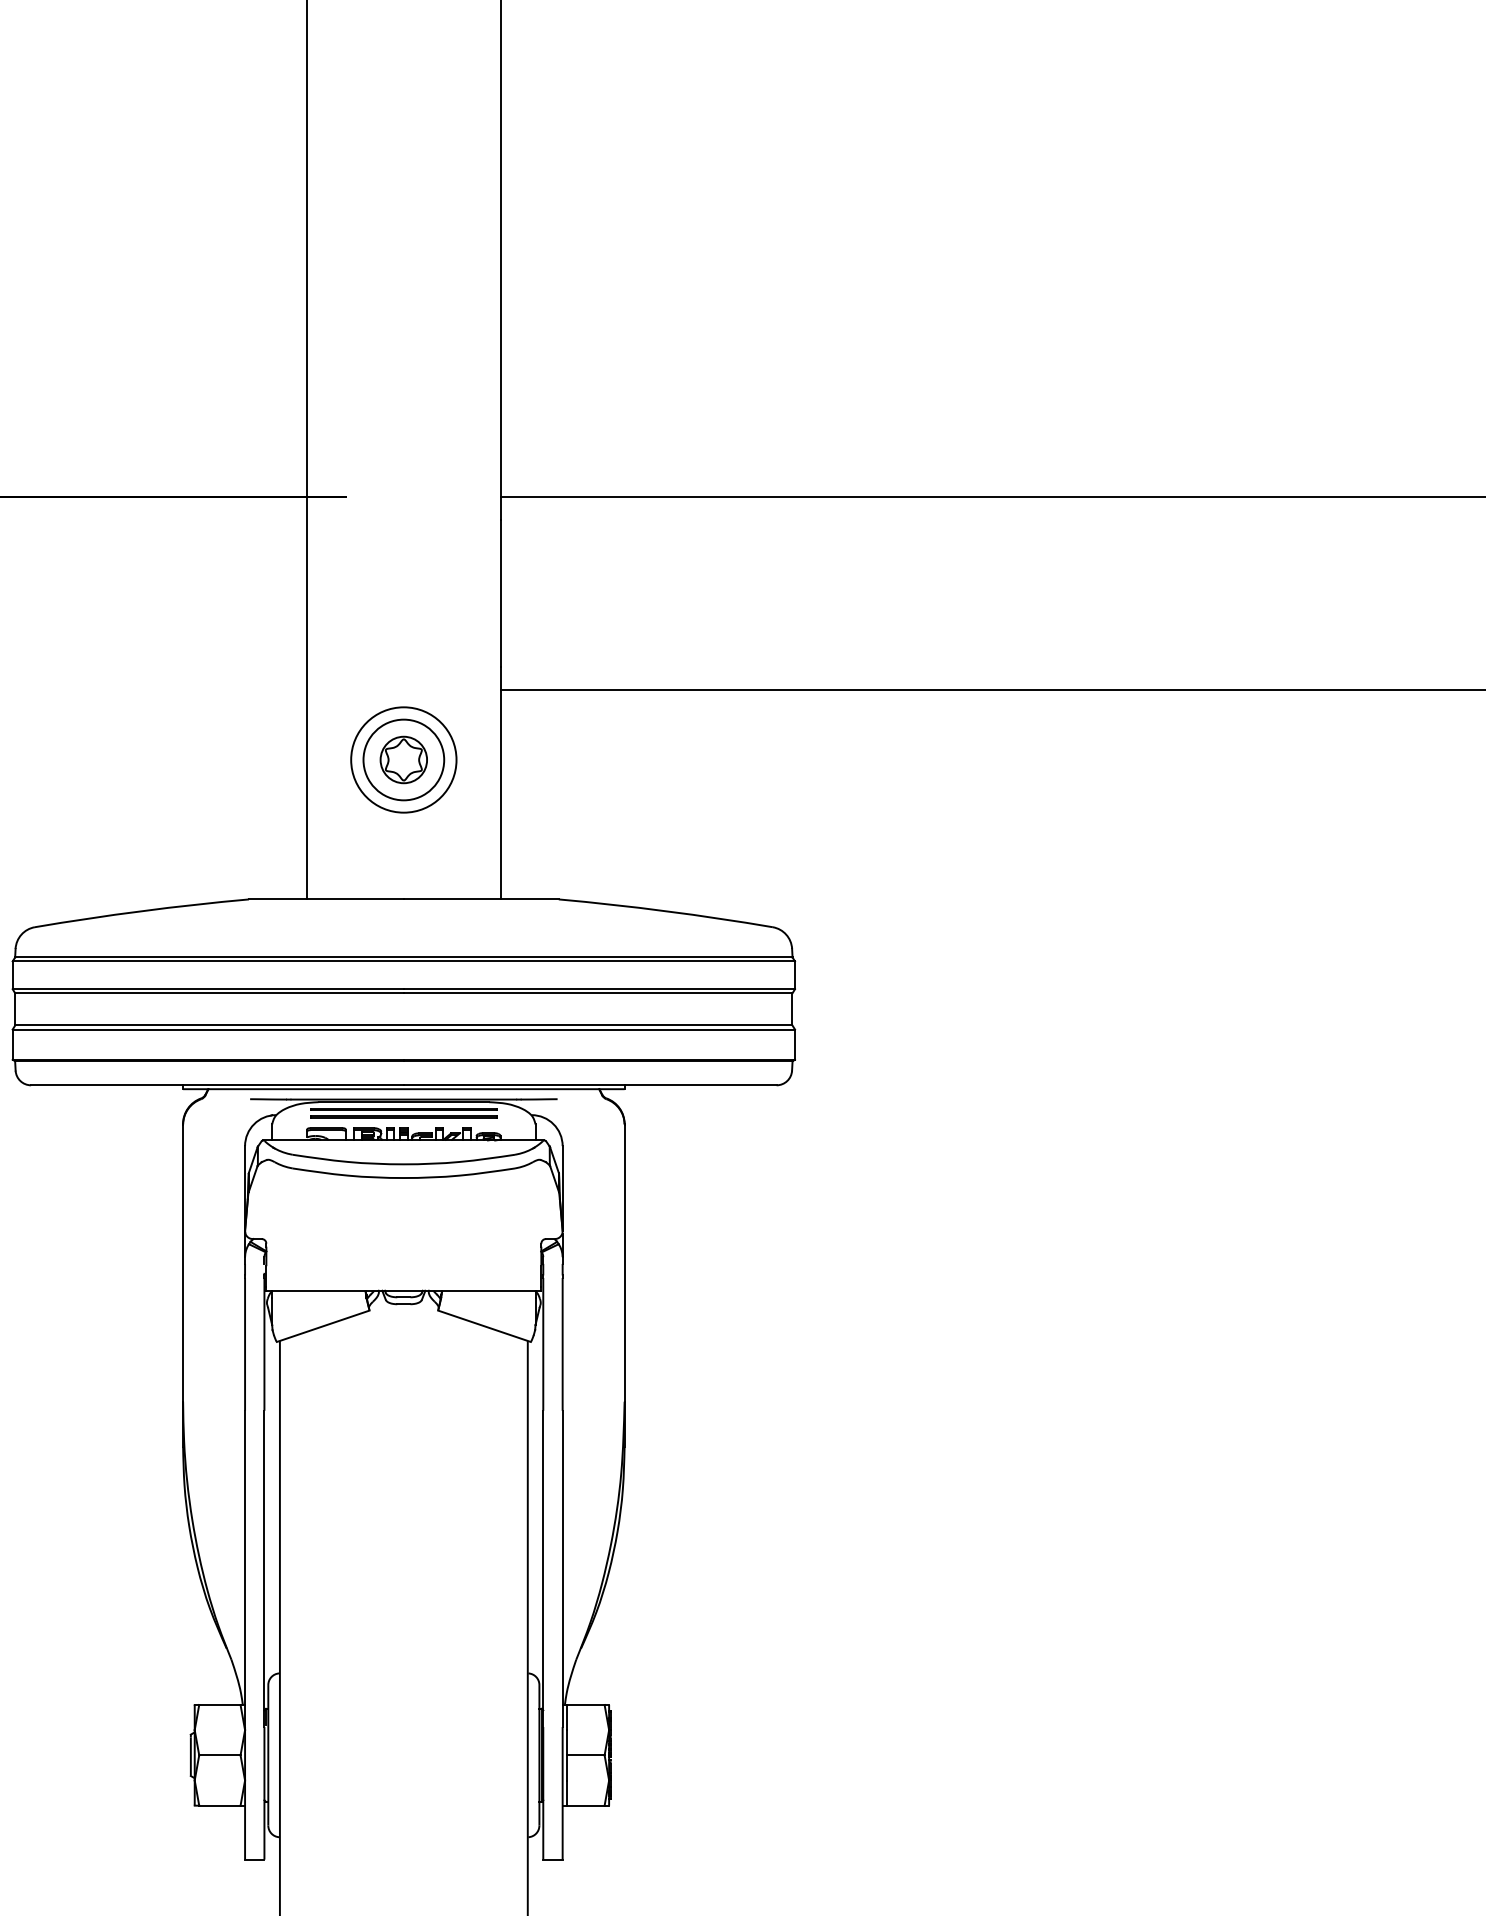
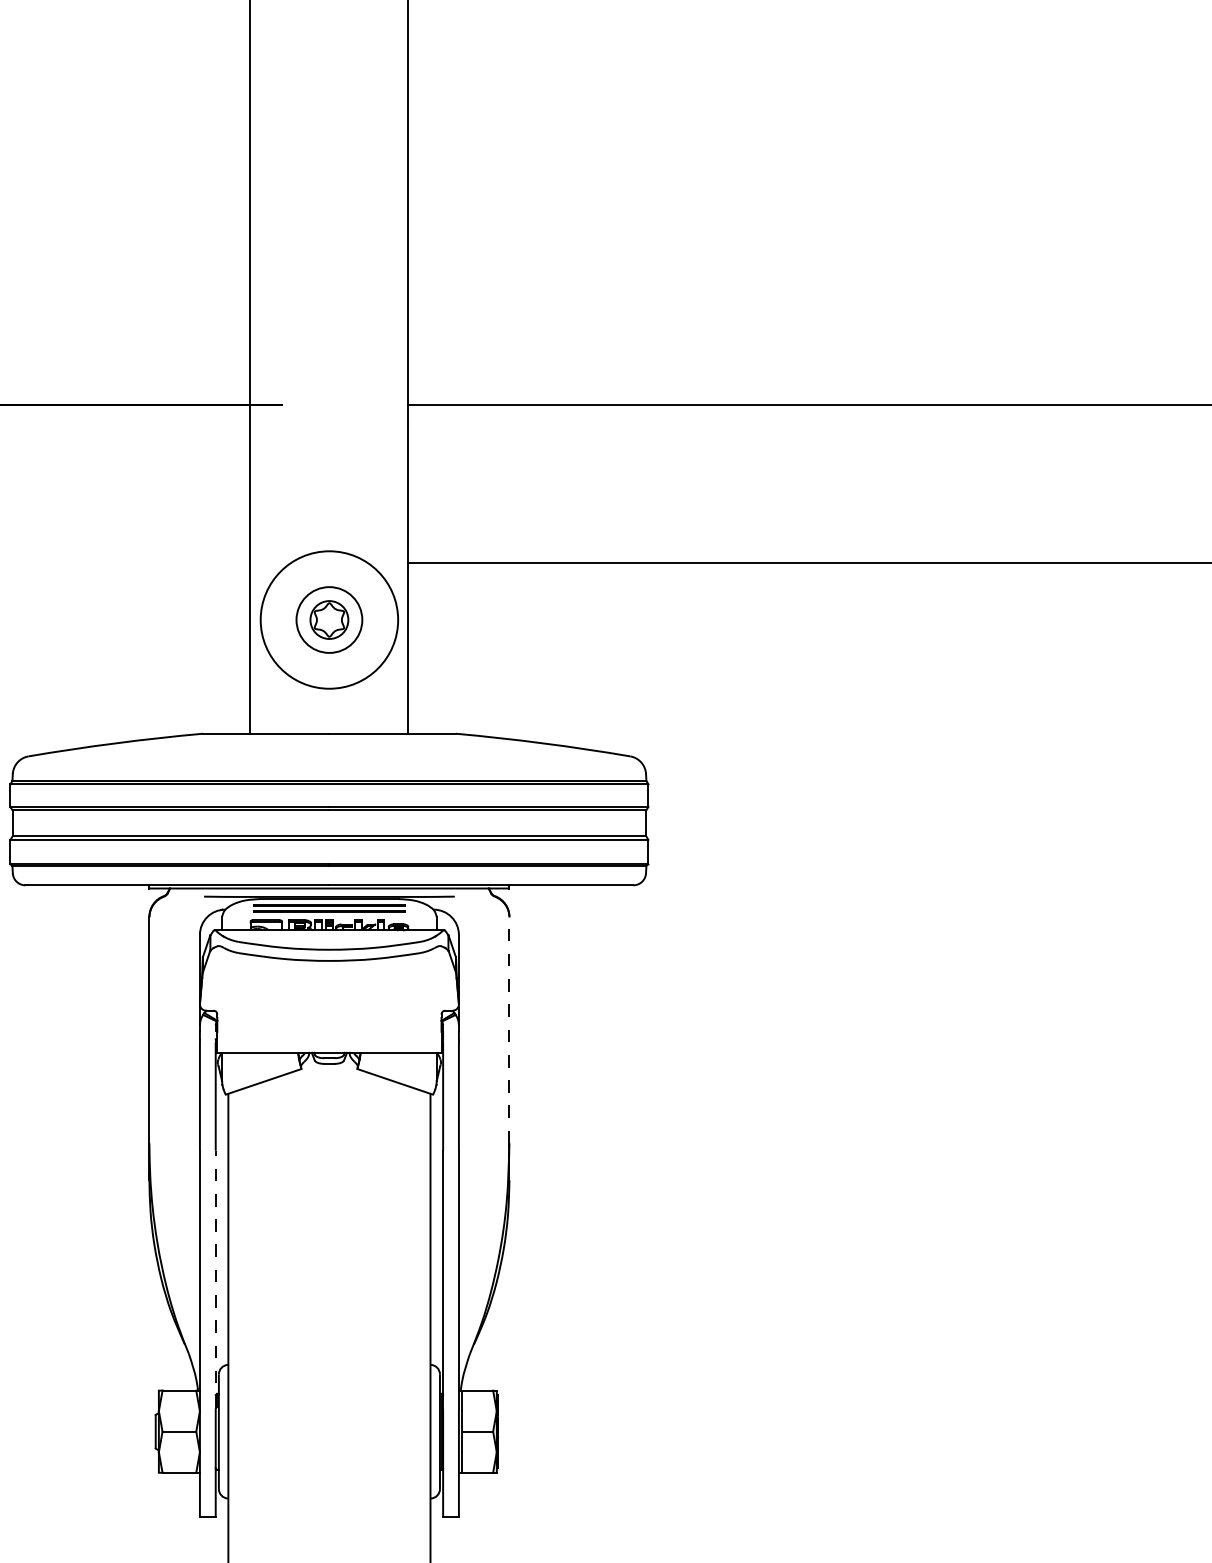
circle: (403, 759) -> (329, 619), size x1.6
line: (624, 1262) -> (509, 1029), solid -> dashed
line: (264, 1568) -> (215, 1279), solid -> dashed

